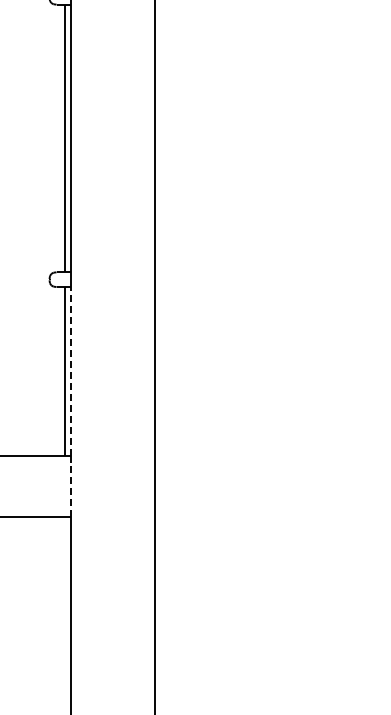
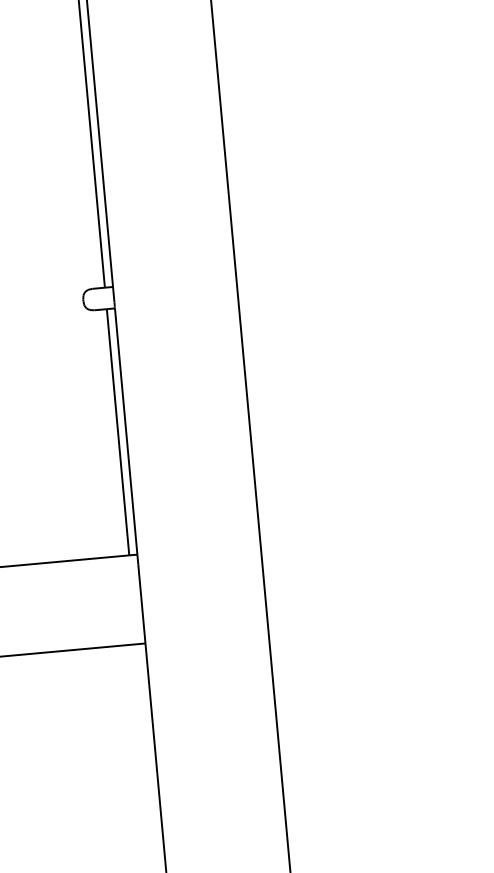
line: (70, 371) -> (125, 431), dashed -> solid
line: (70, 489) -> (141, 602), dashed -> solid

